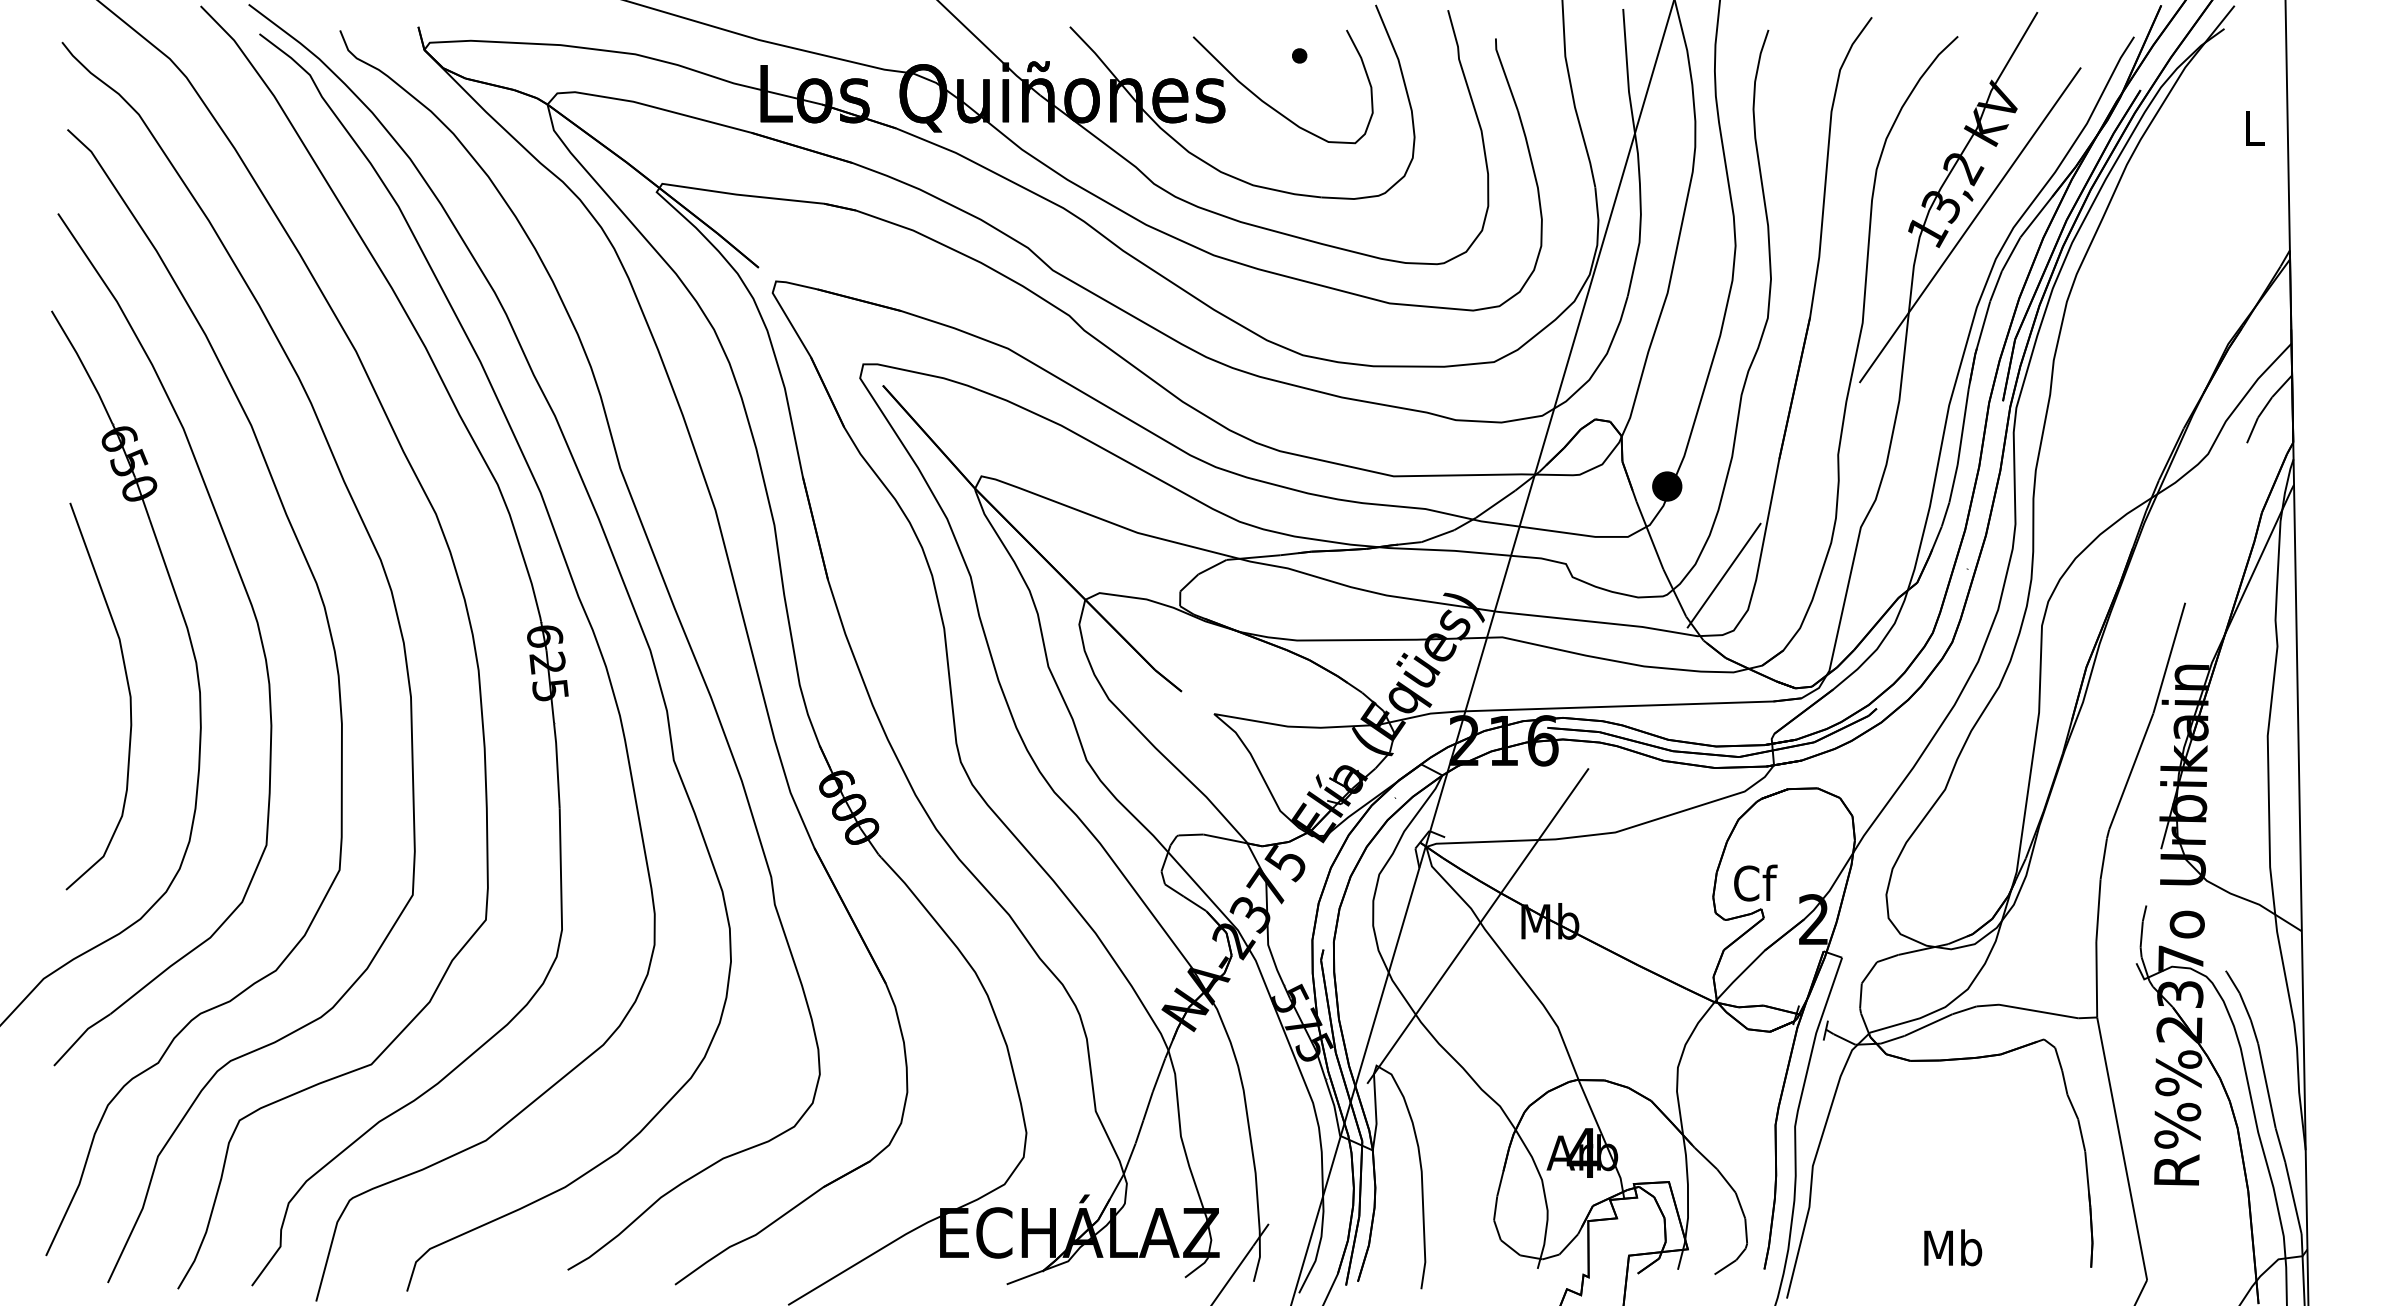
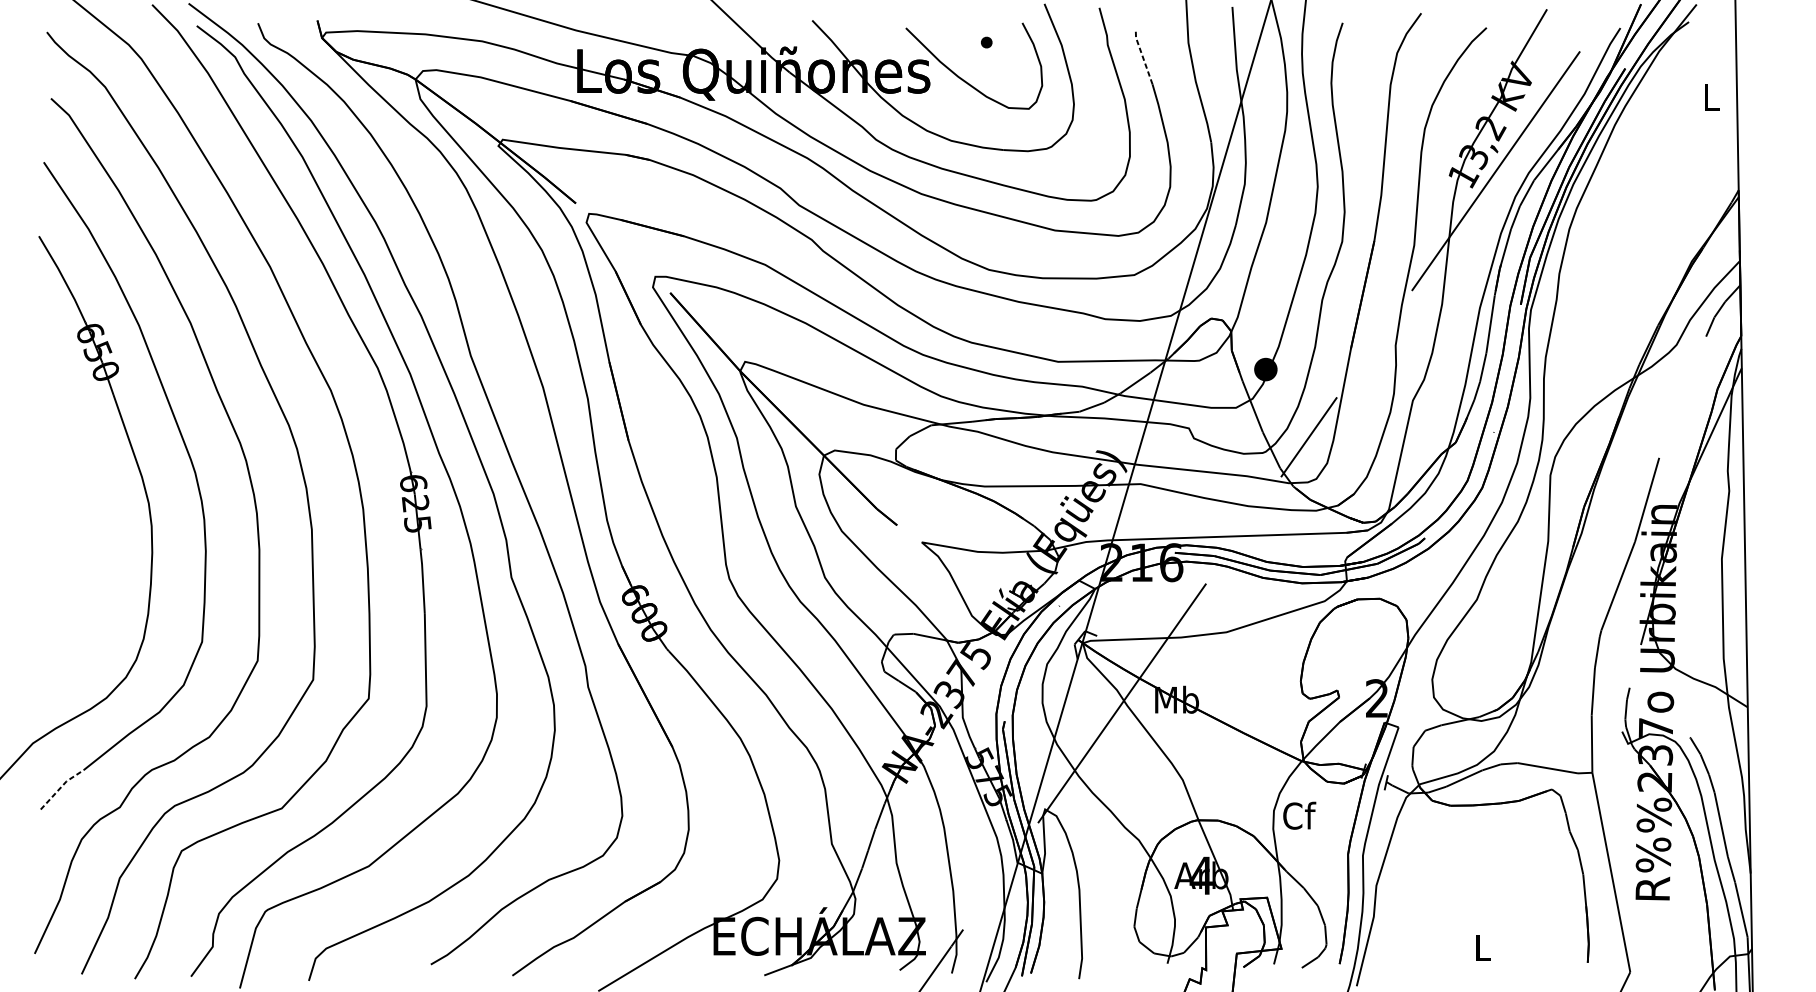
line: (1504, 73) -> (1142, 55), solid -> dashed
curve: (128, 692) -> (97, 525), removed
text: (1755, 882) -> (1299, 815), moved
line: (80, 1036) -> (60, 787), solid -> dashed
text: (1953, 1247) -> (1483, 947), Mb -> L

